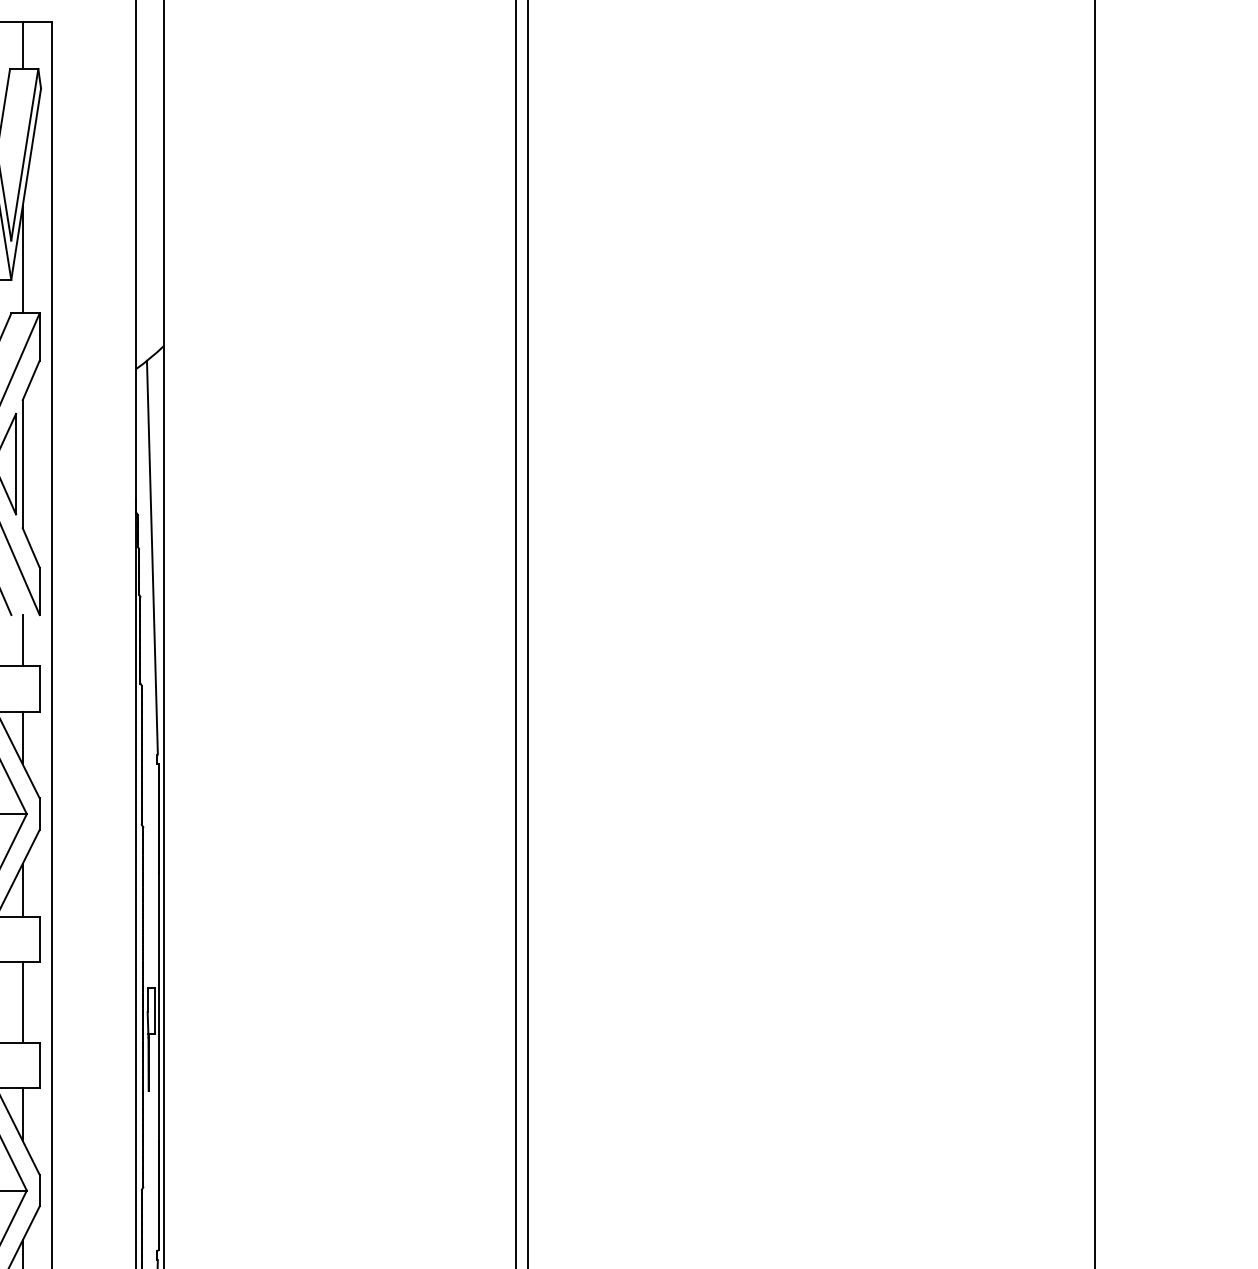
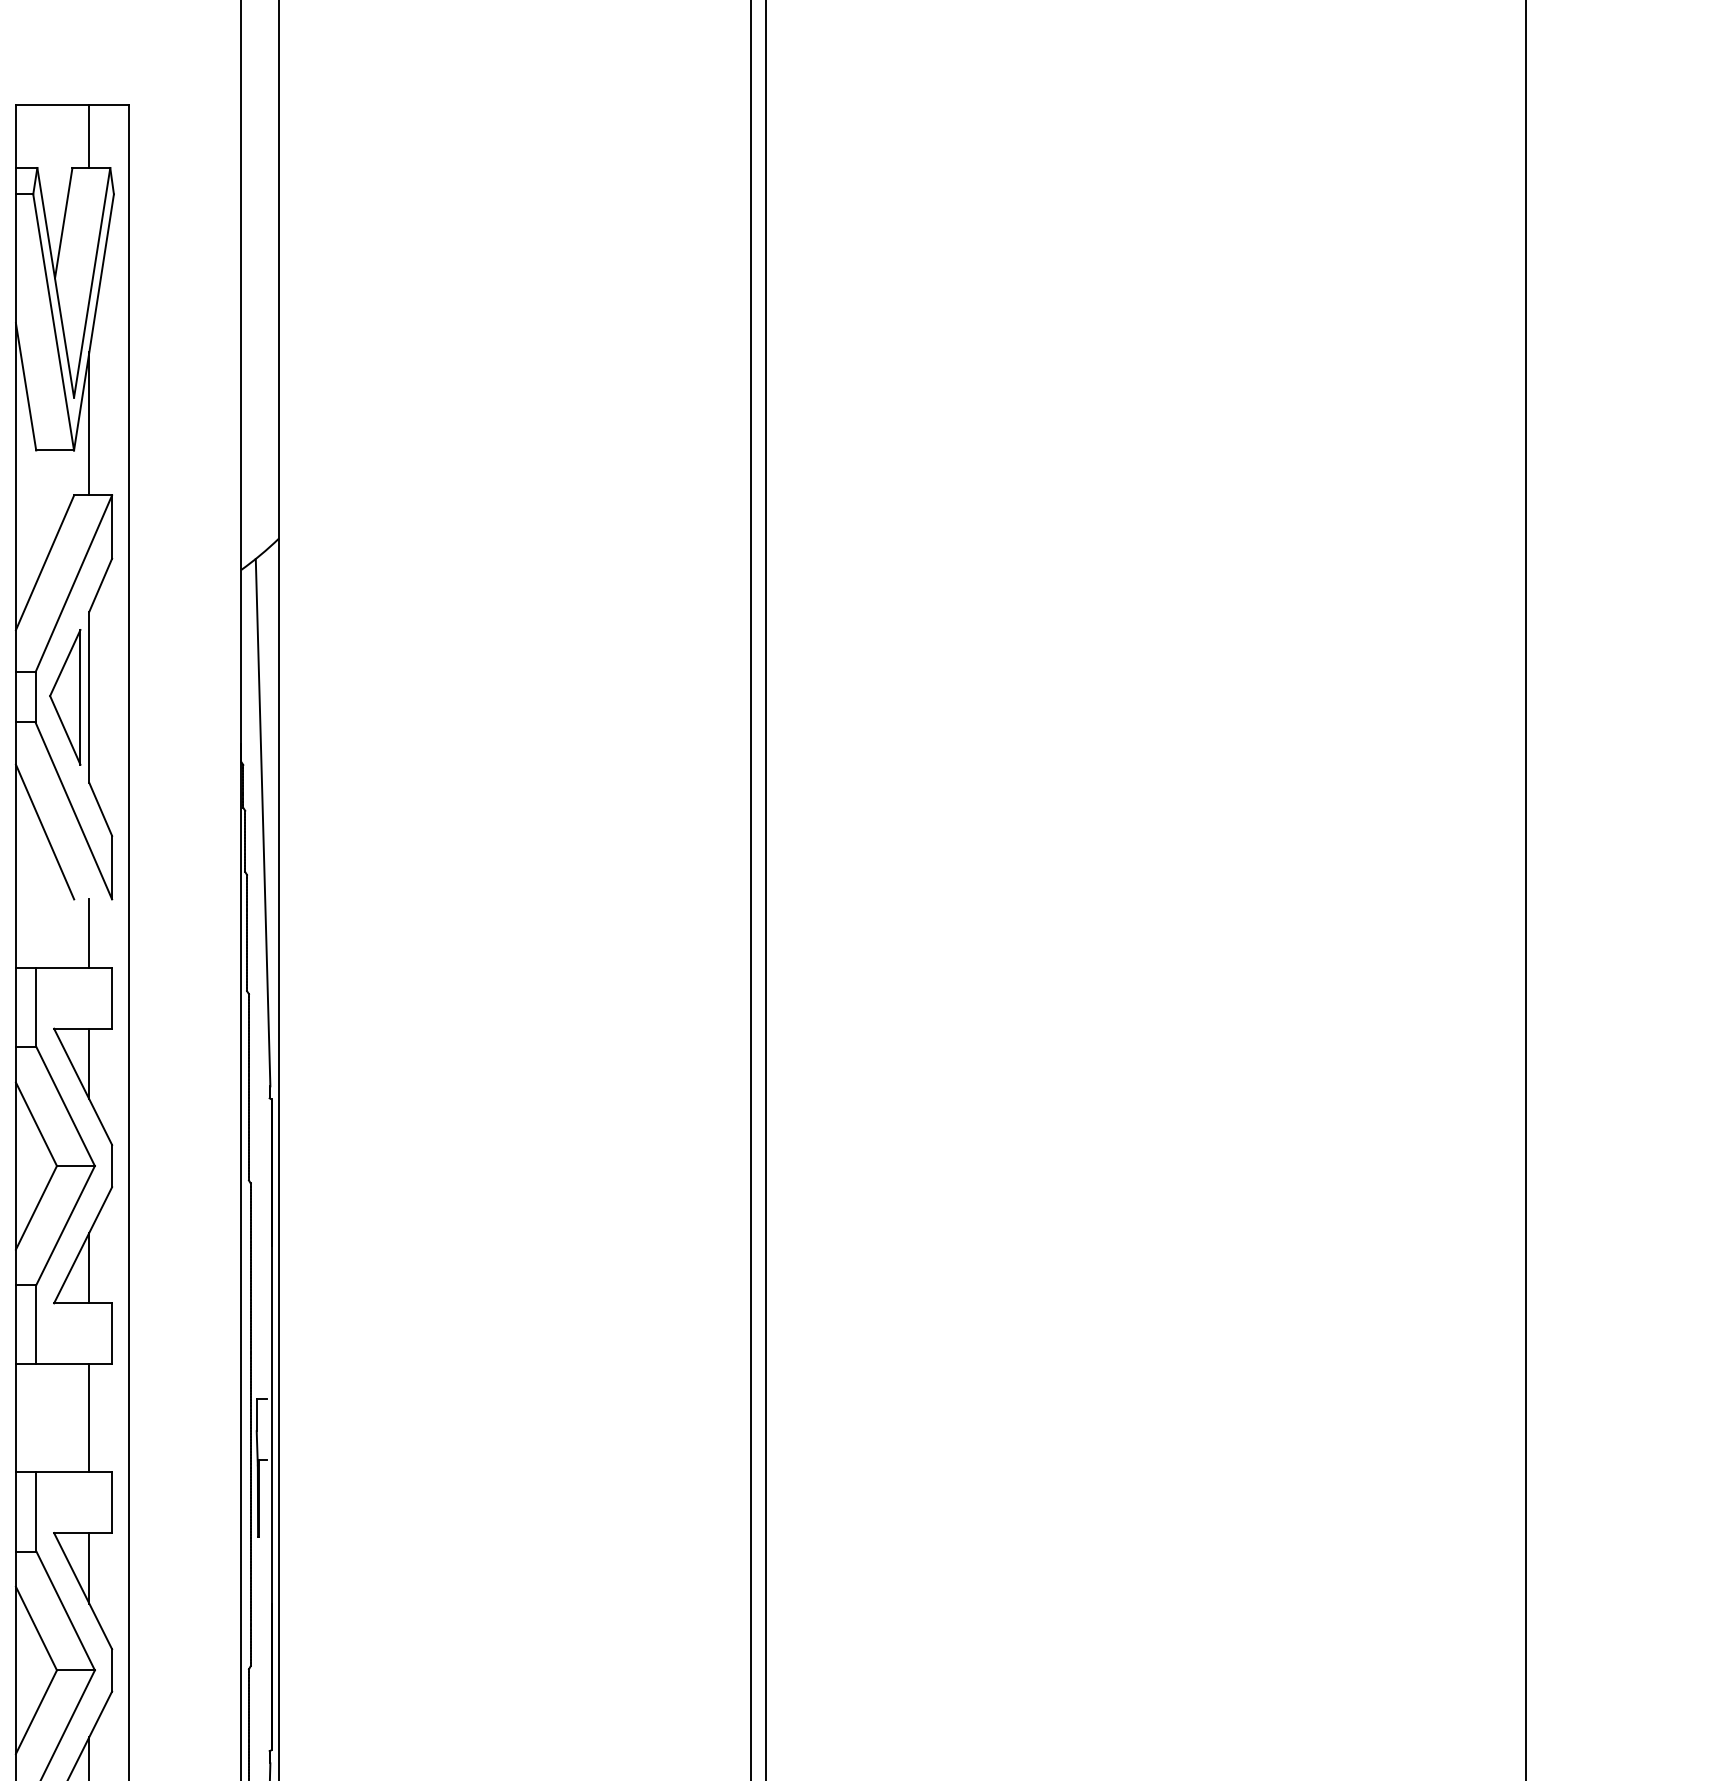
line: (154, 1010) -> (266, 1429), removed

